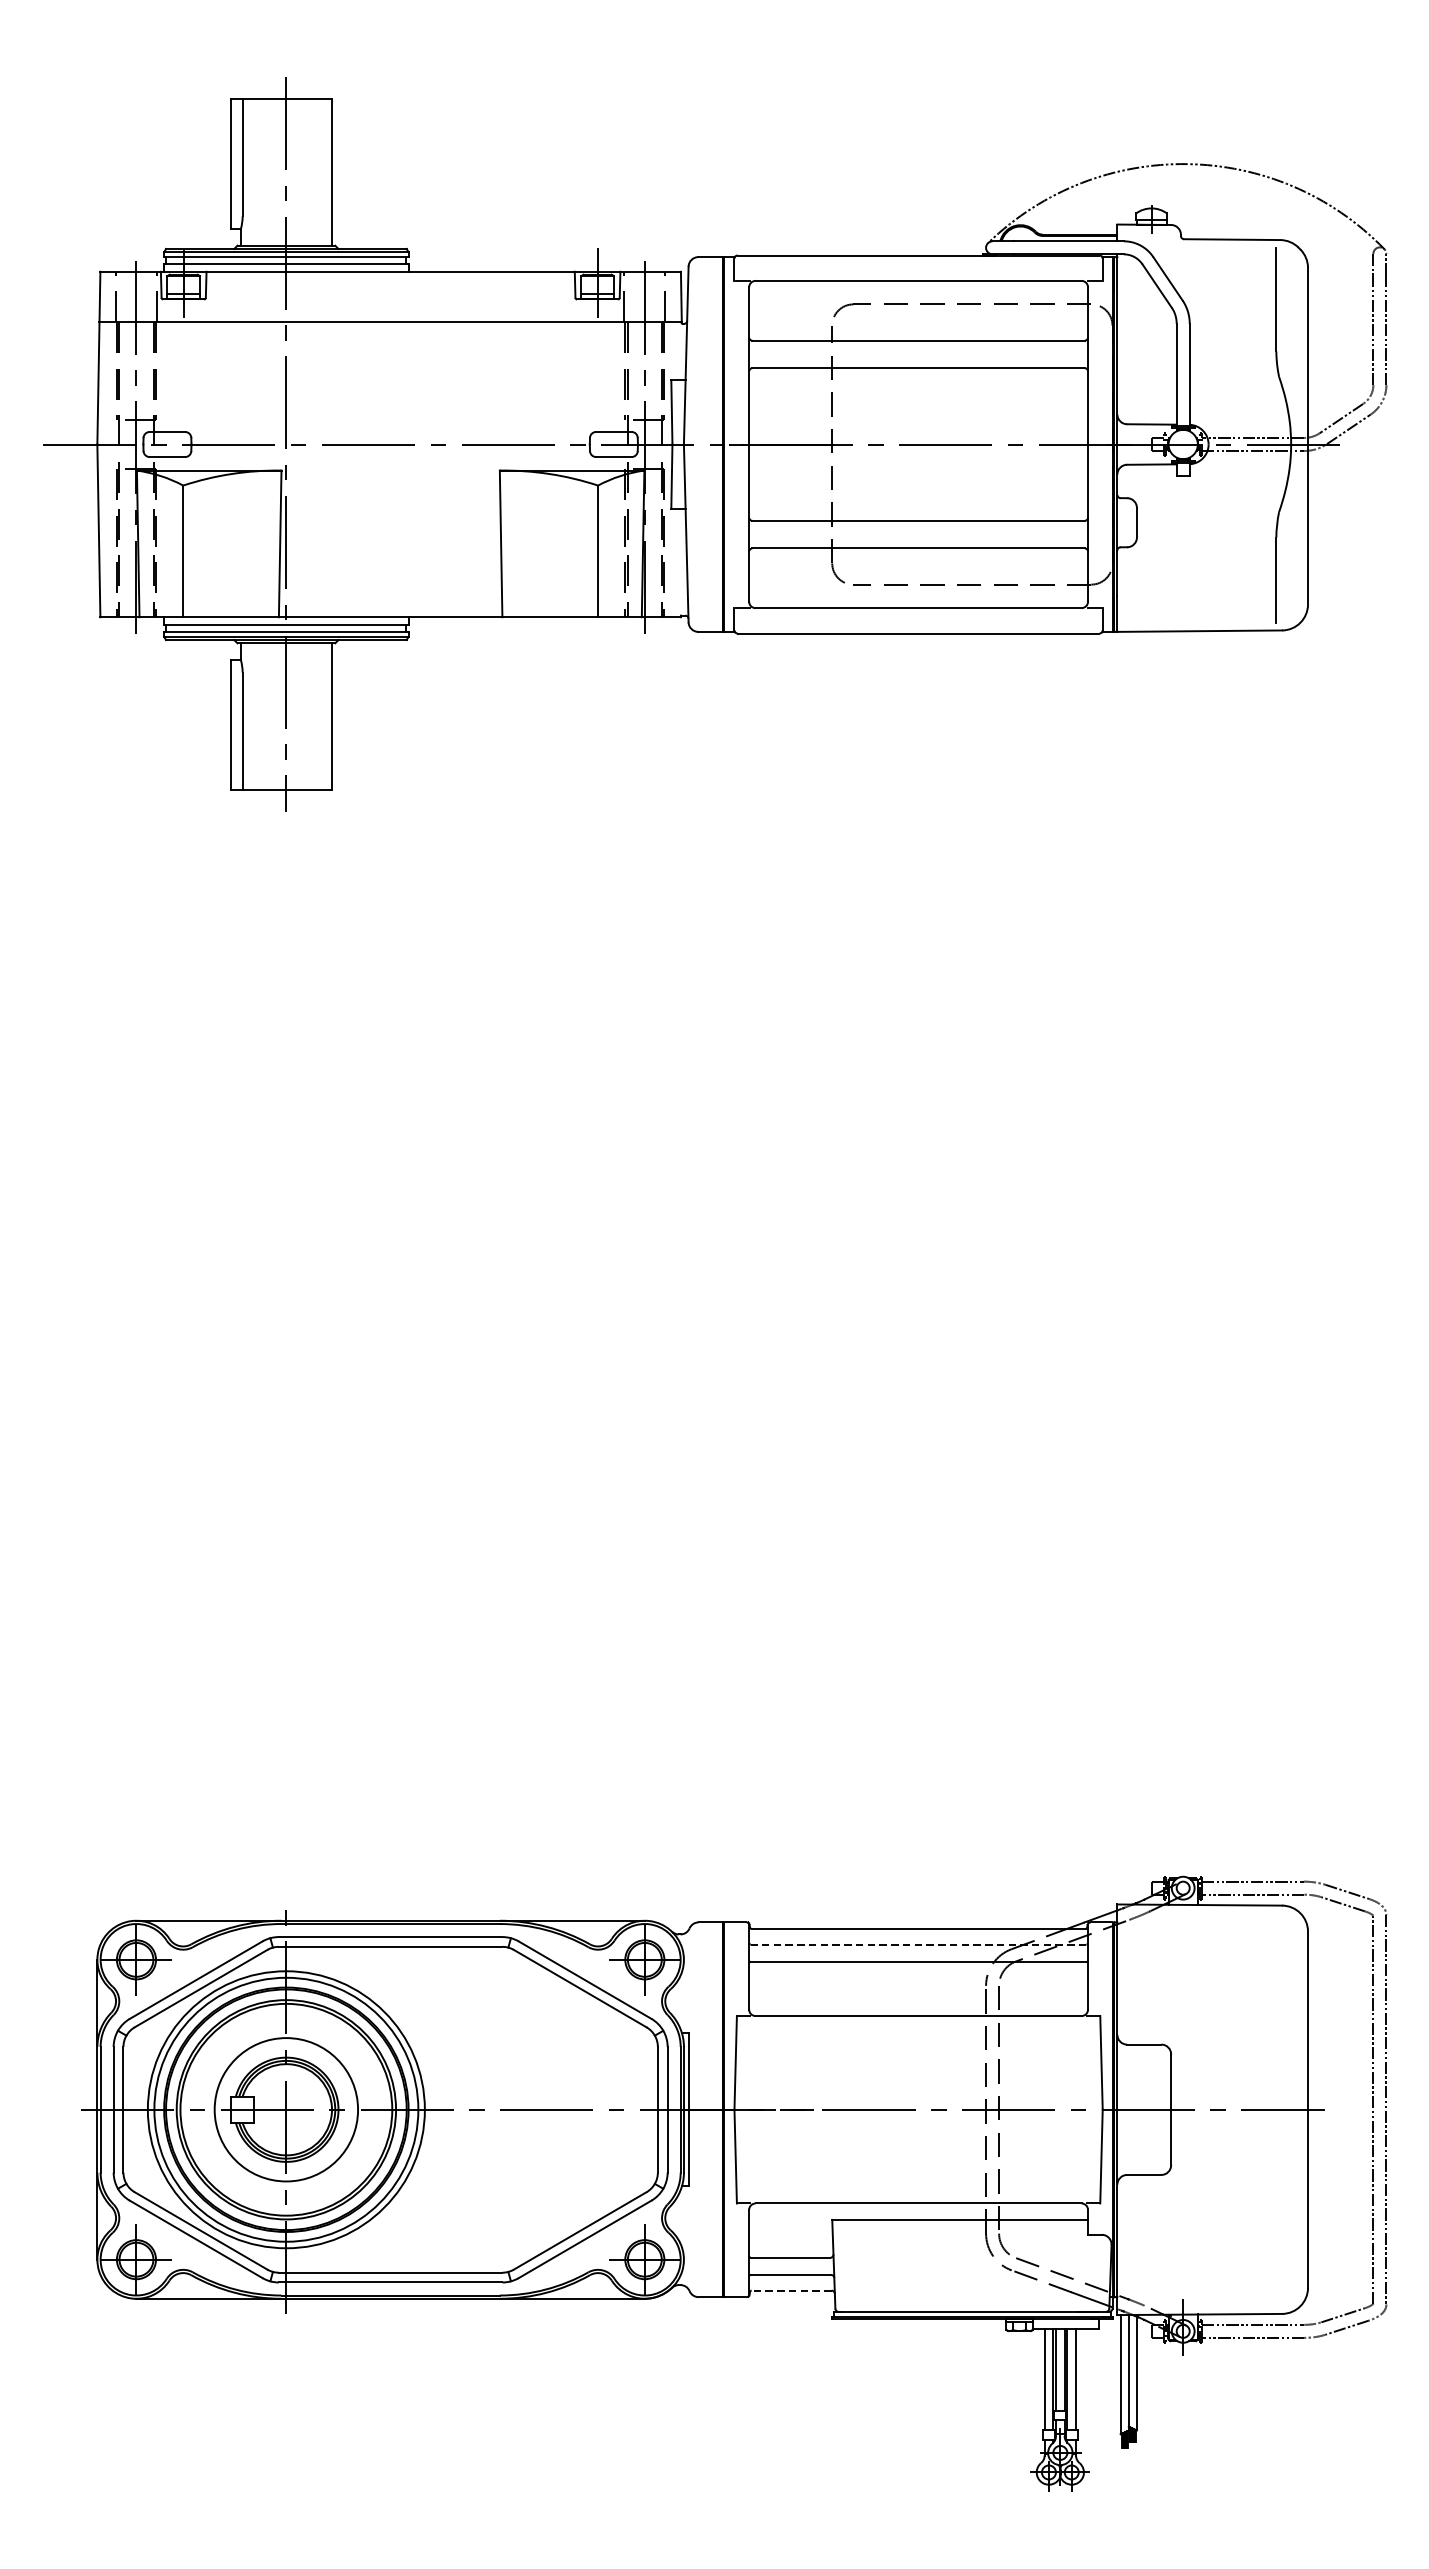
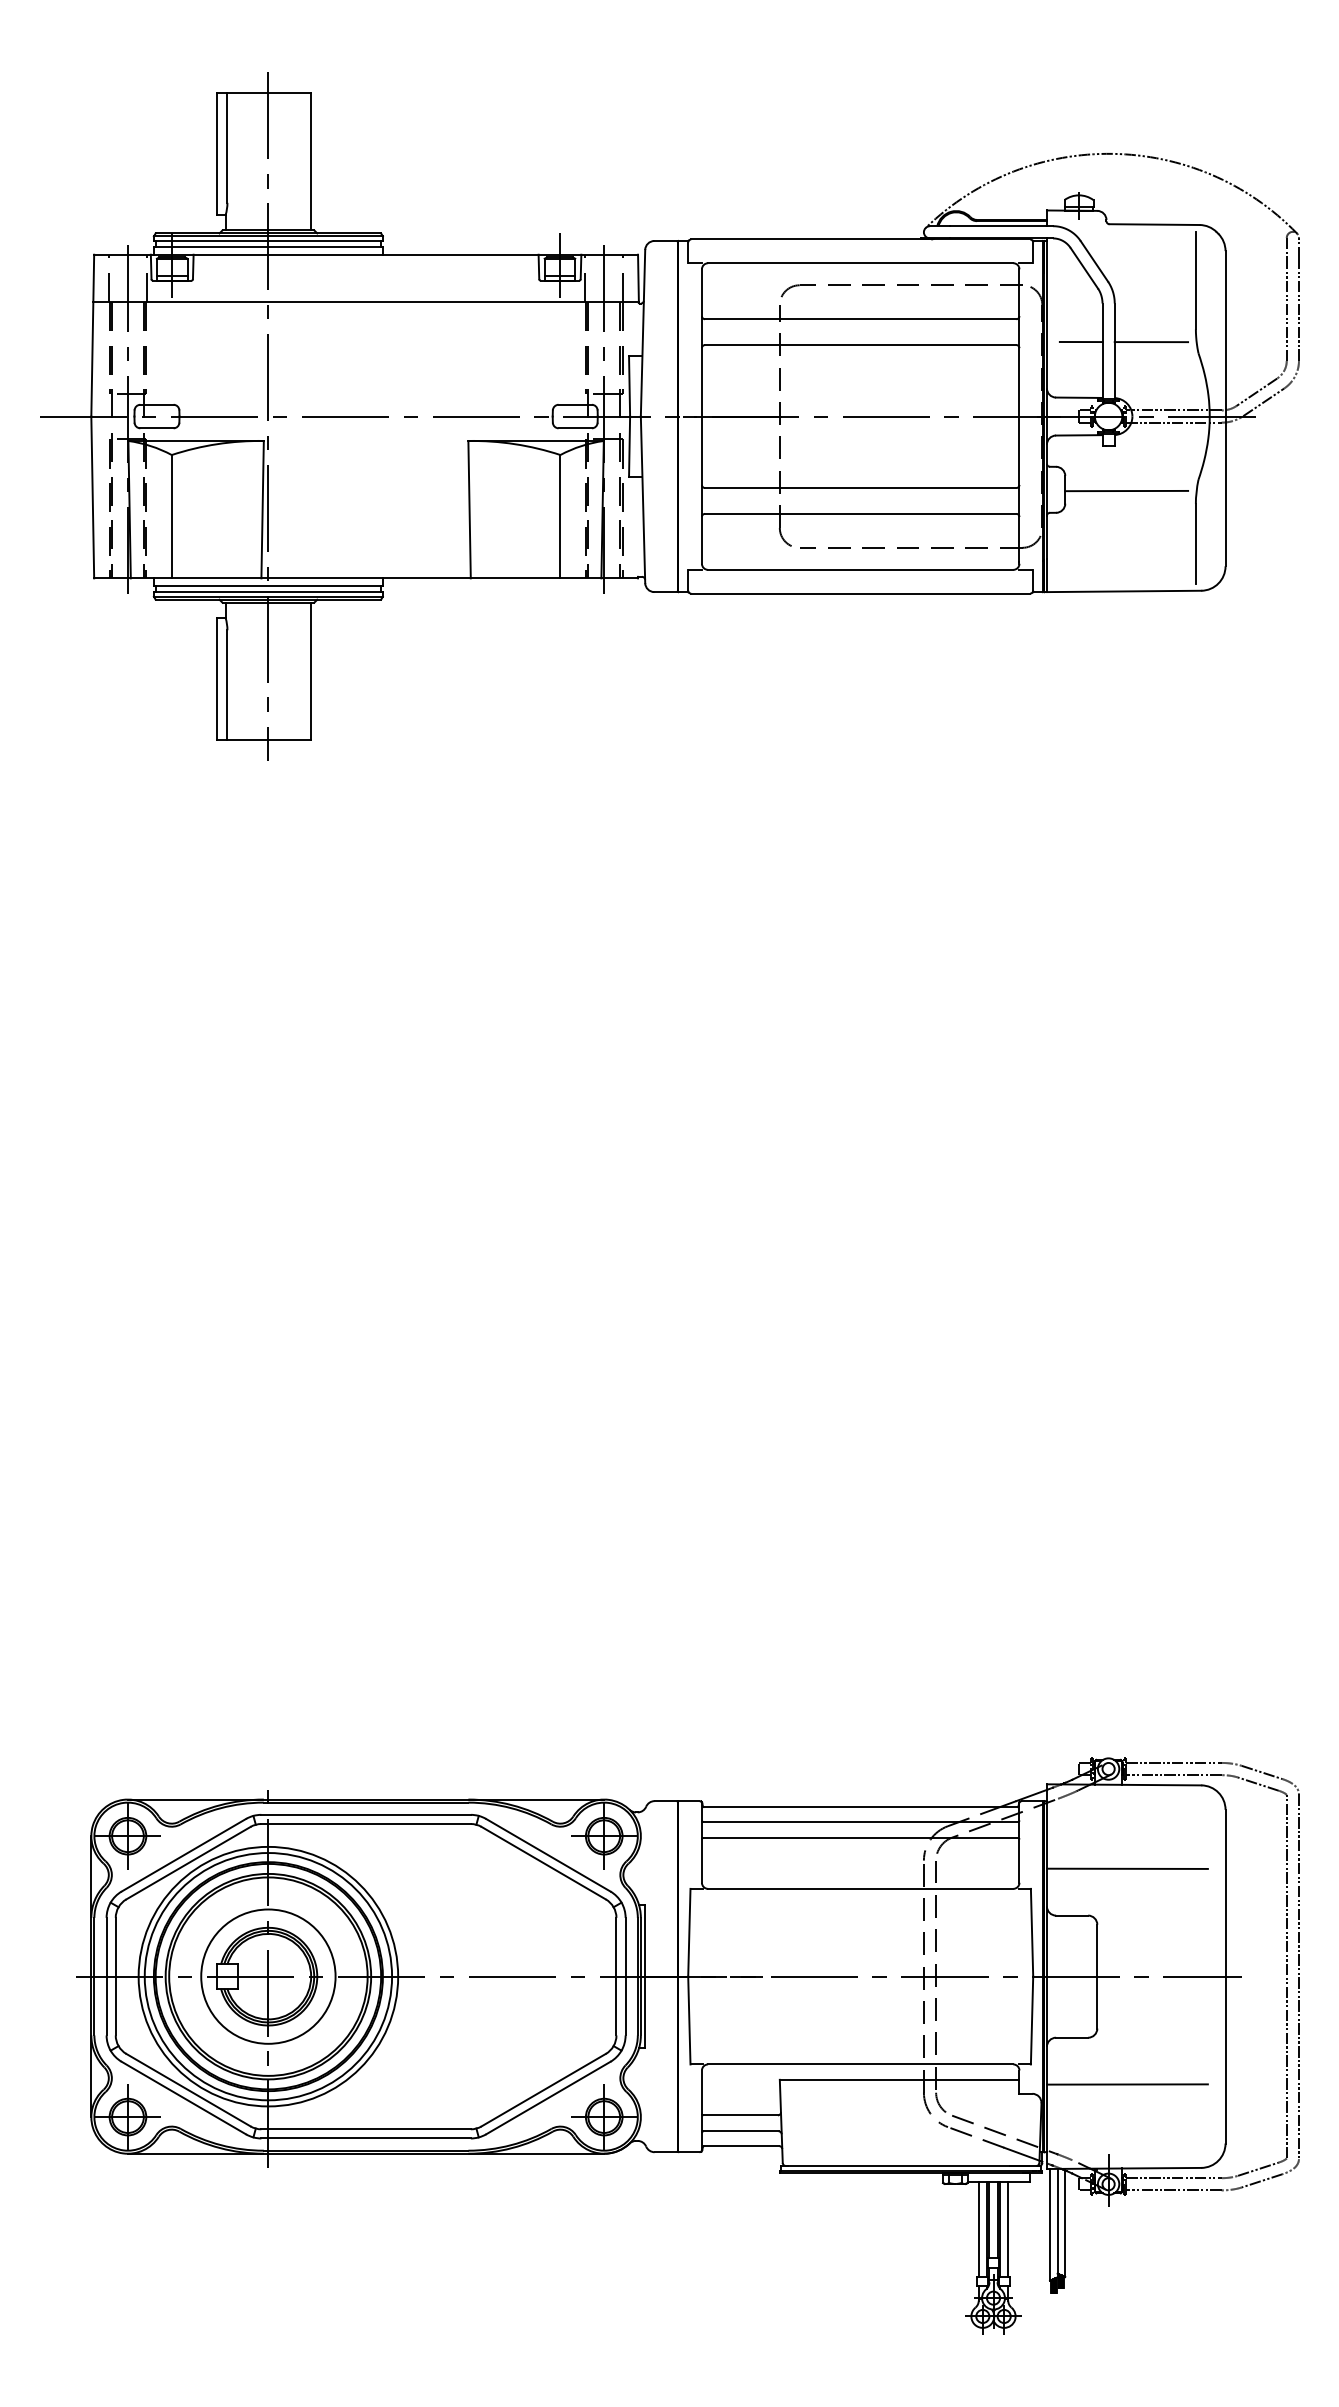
line: (1153, 365) -> (1080, 342), added
line: (1228, 365) -> (1151, 342), added
line: (1202, 523) -> (1126, 490), added
line: (918, 1944) -> (860, 1821), dashed -> solid
line: (1202, 1994) -> (1126, 1868), added
line: (1202, 2224) -> (1126, 2084), added
line: (791, 2291) -> (741, 2146), dashed -> solid

